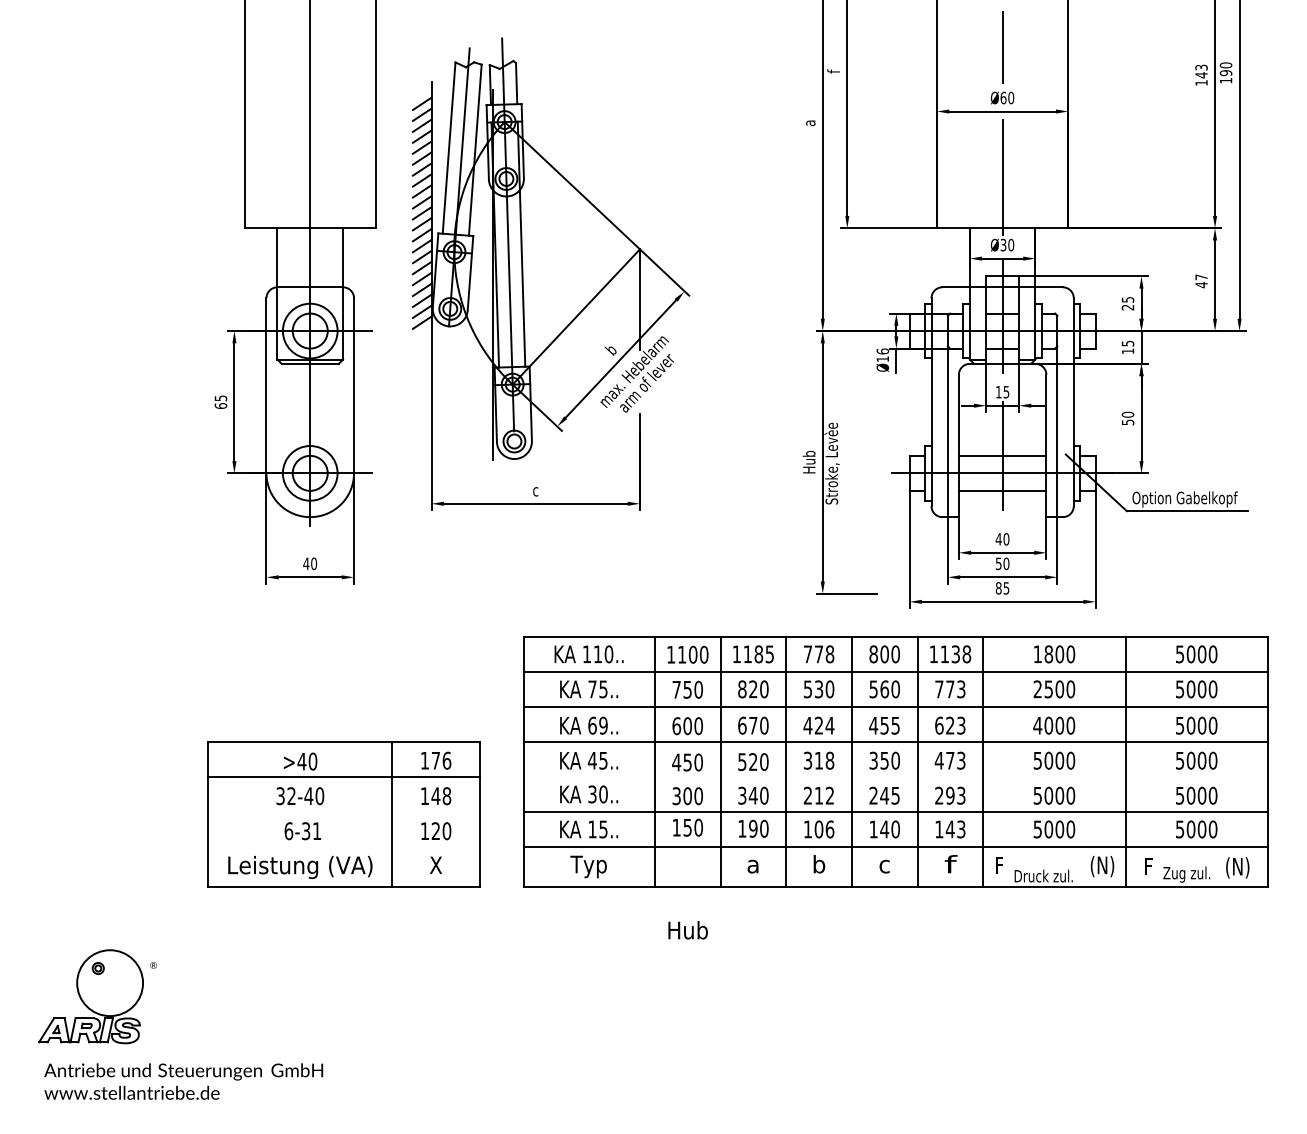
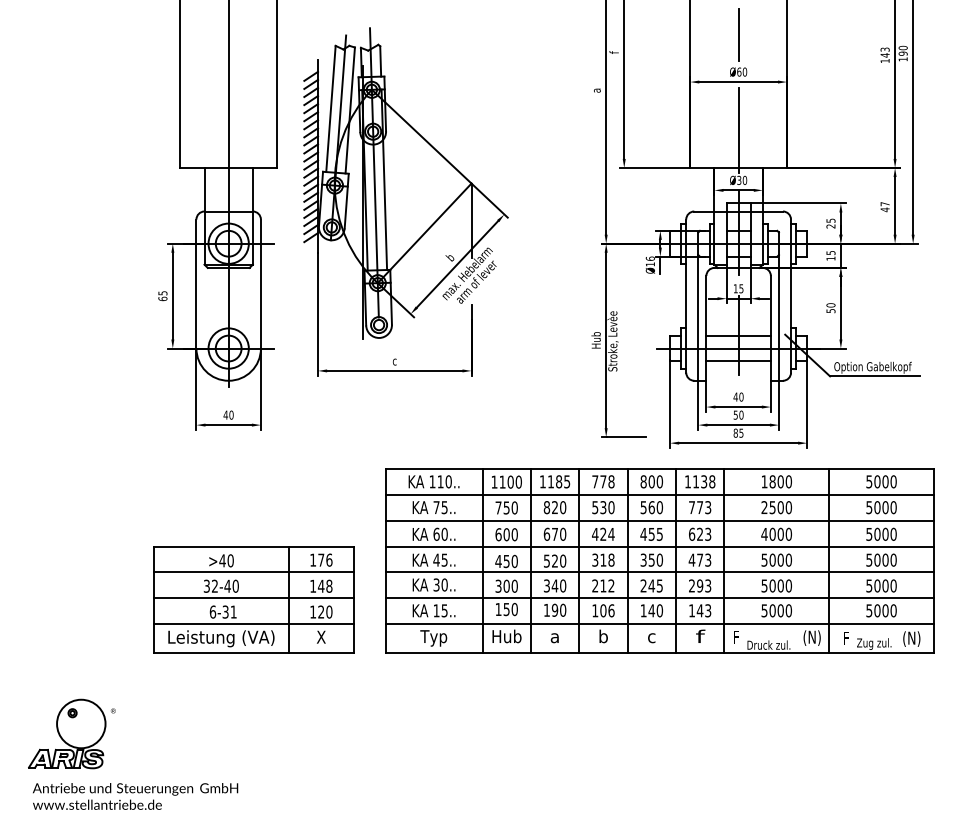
text: (603, 725) -> (444, 534), 69.. -> 60..
line: (895, 777) -> (659, 572), added
line: (343, 812) -> (253, 598), added
line: (343, 847) -> (253, 624), added
text: (687, 930) -> (506, 636), moved

